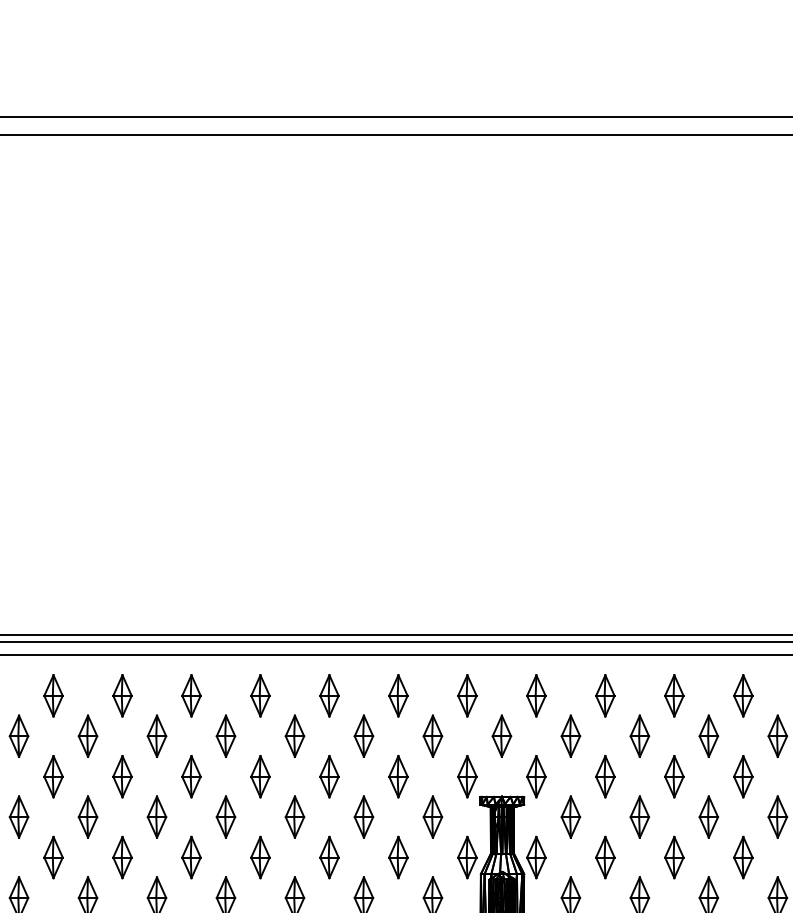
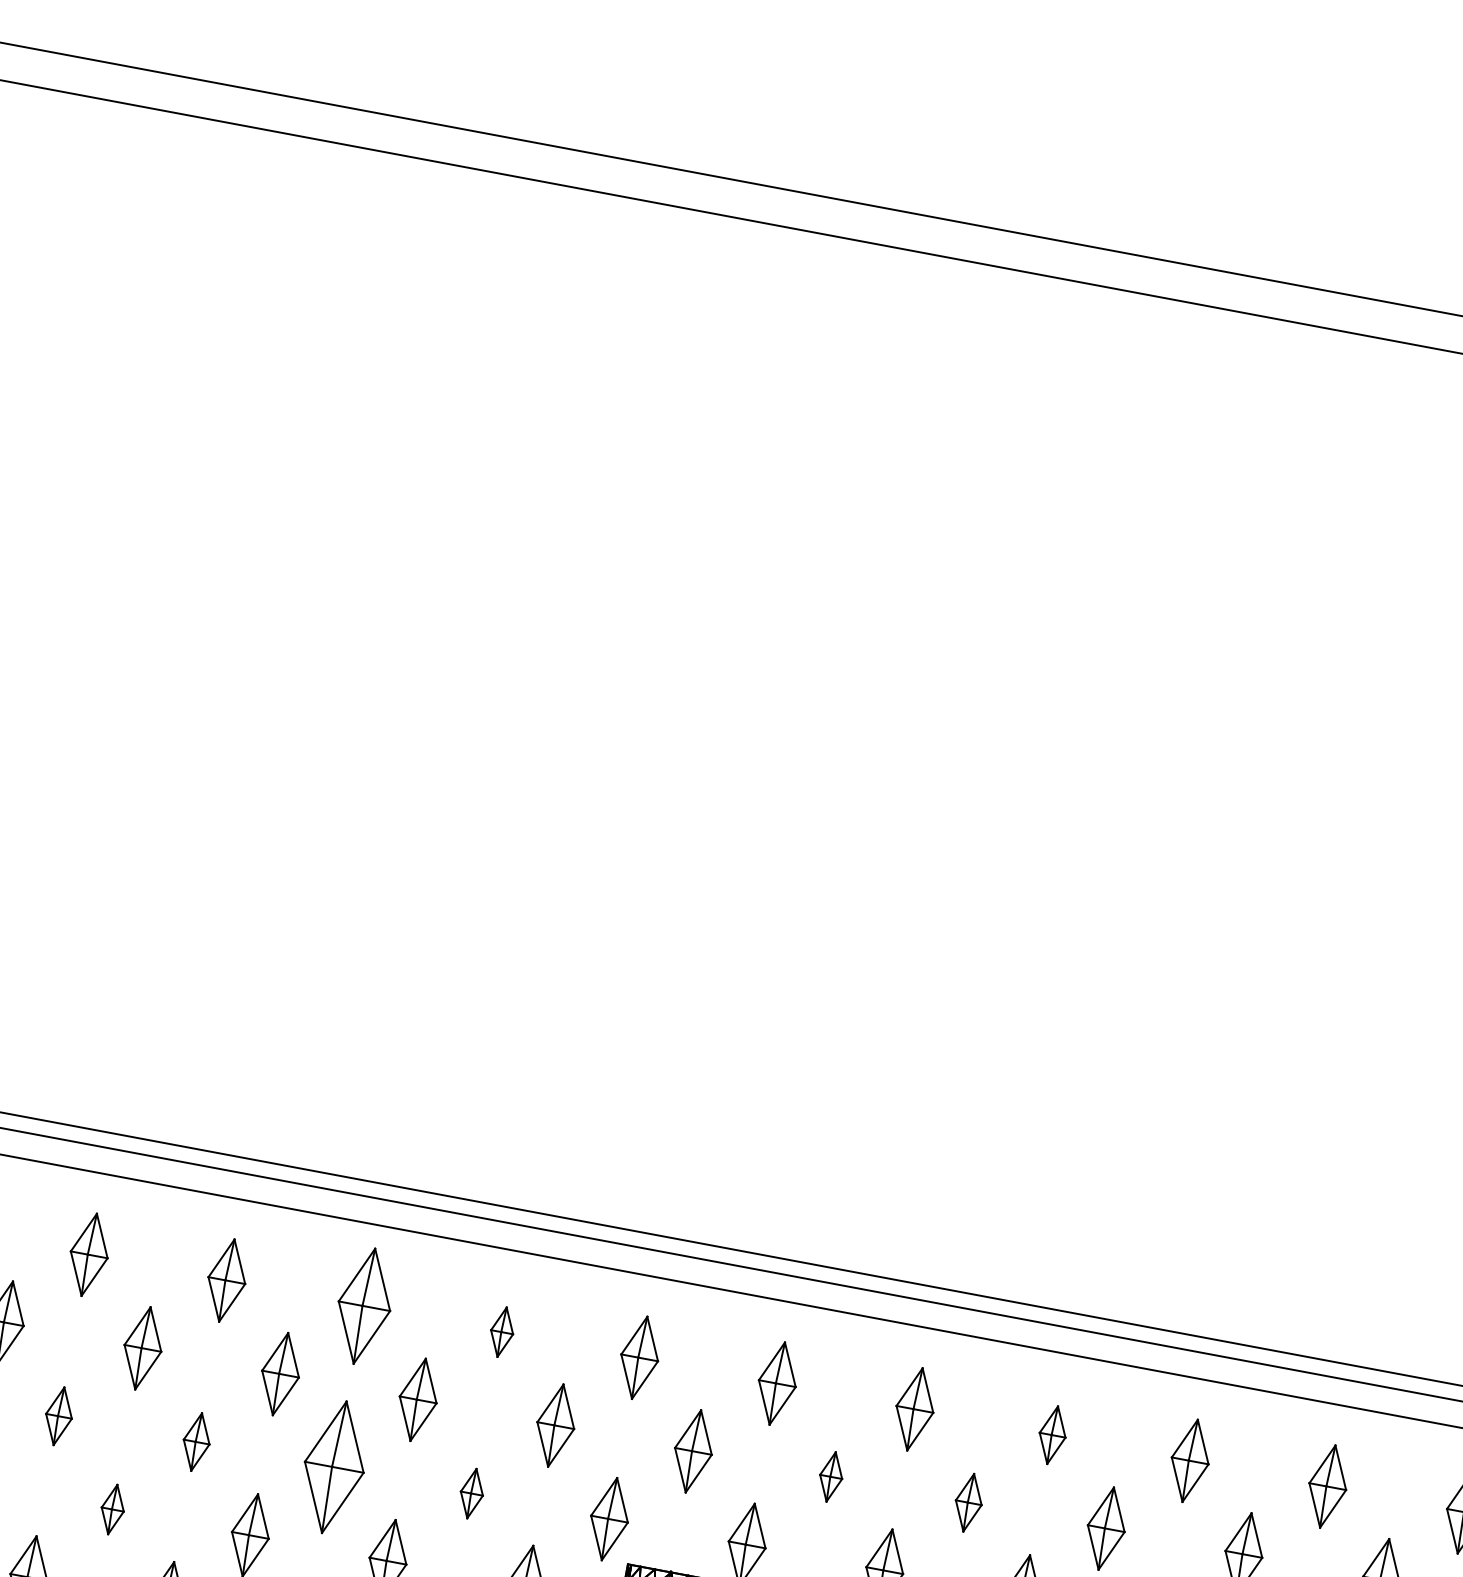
part: (329, 695) -> (364, 1305), size x1.4
part: (398, 695) -> (502, 1331), size x0.6
part: (674, 695) -> (1052, 1434), size x0.7
part: (570, 735) -> (830, 1475), size x0.6
part: (639, 735) -> (968, 1501), size x0.7
part: (191, 776) -> (59, 1415), size x0.7
part: (260, 776) -> (196, 1441), size x0.7
part: (329, 776) -> (334, 1467), size x1.6
part: (398, 776) -> (472, 1493), size x0.6
part: (225, 816) -> (112, 1508), size x0.6

